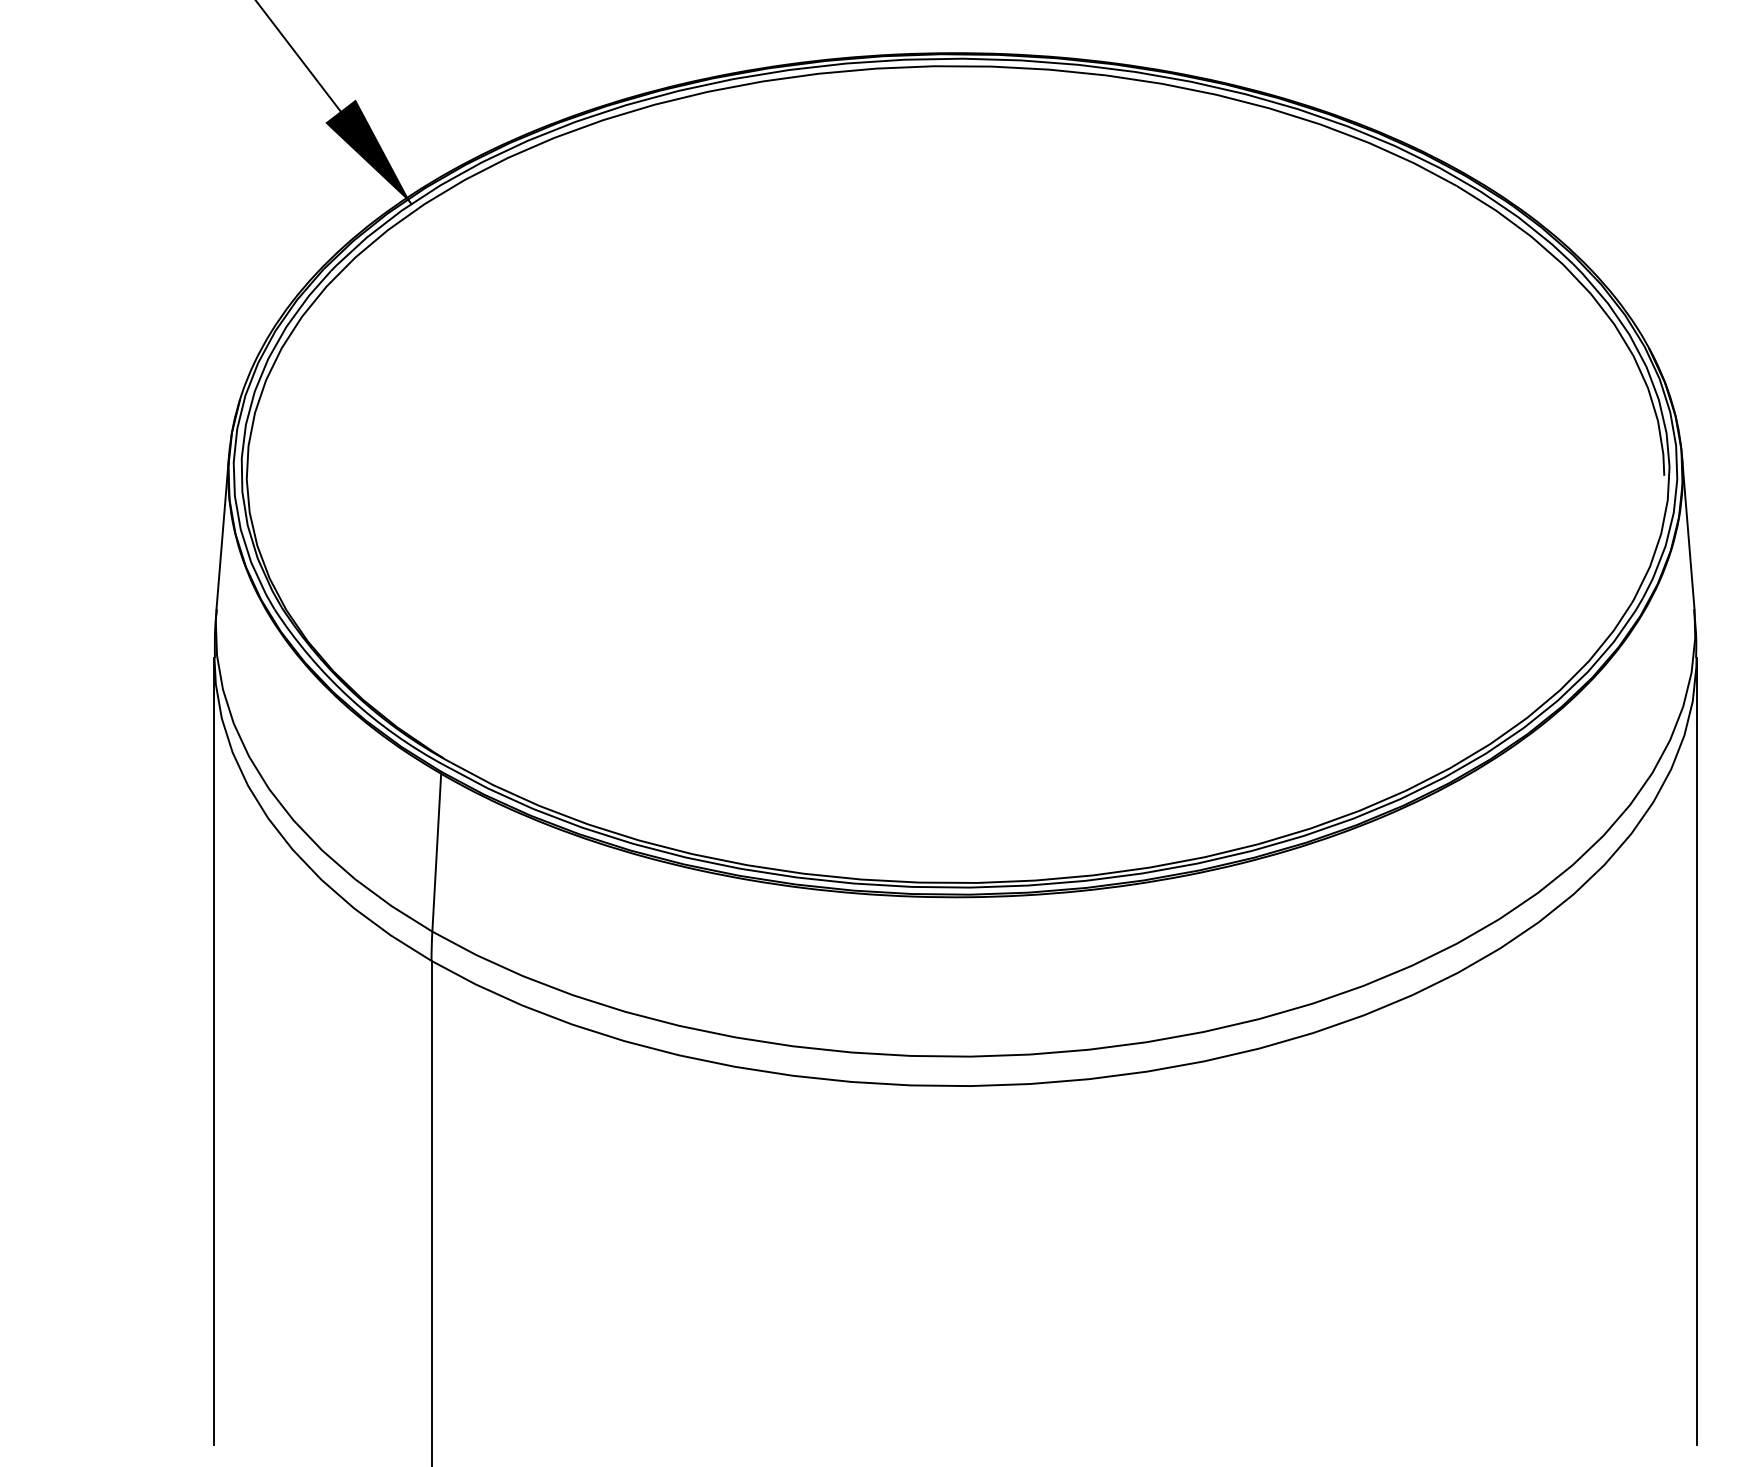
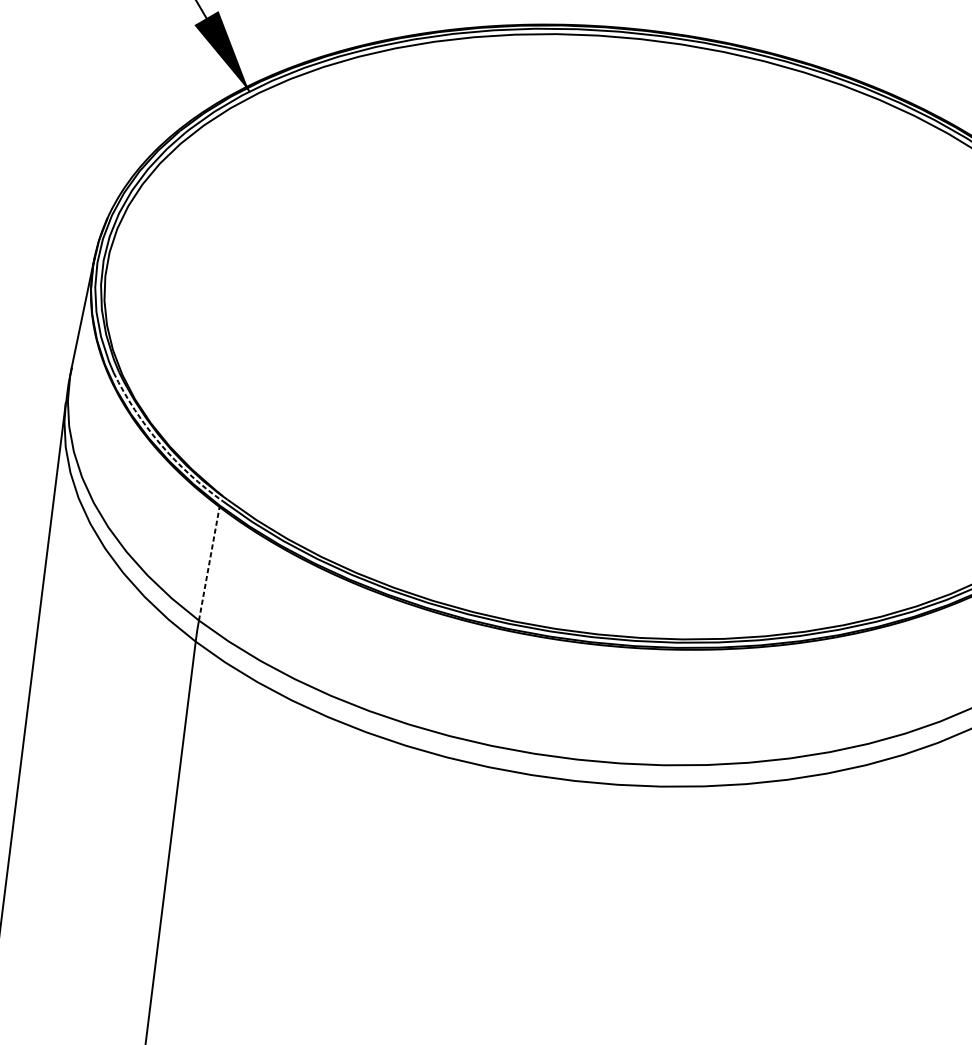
arc: (349, 698) -> (159, 444), solid -> dashed
line: (436, 851) -> (209, 562), solid -> dashed

